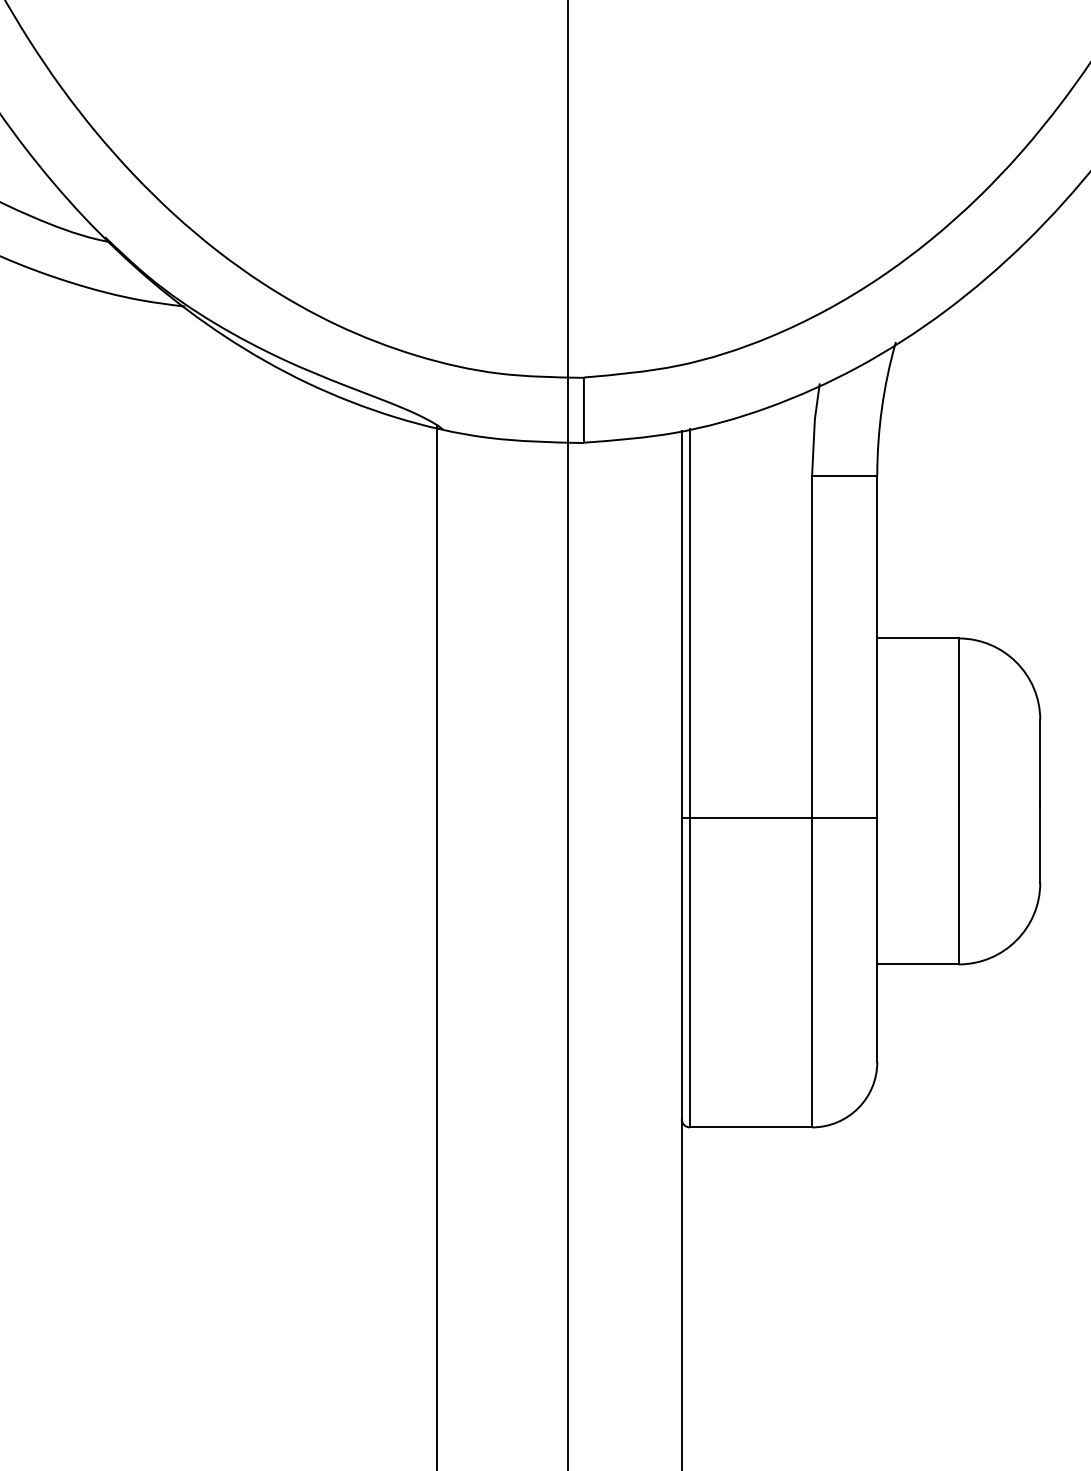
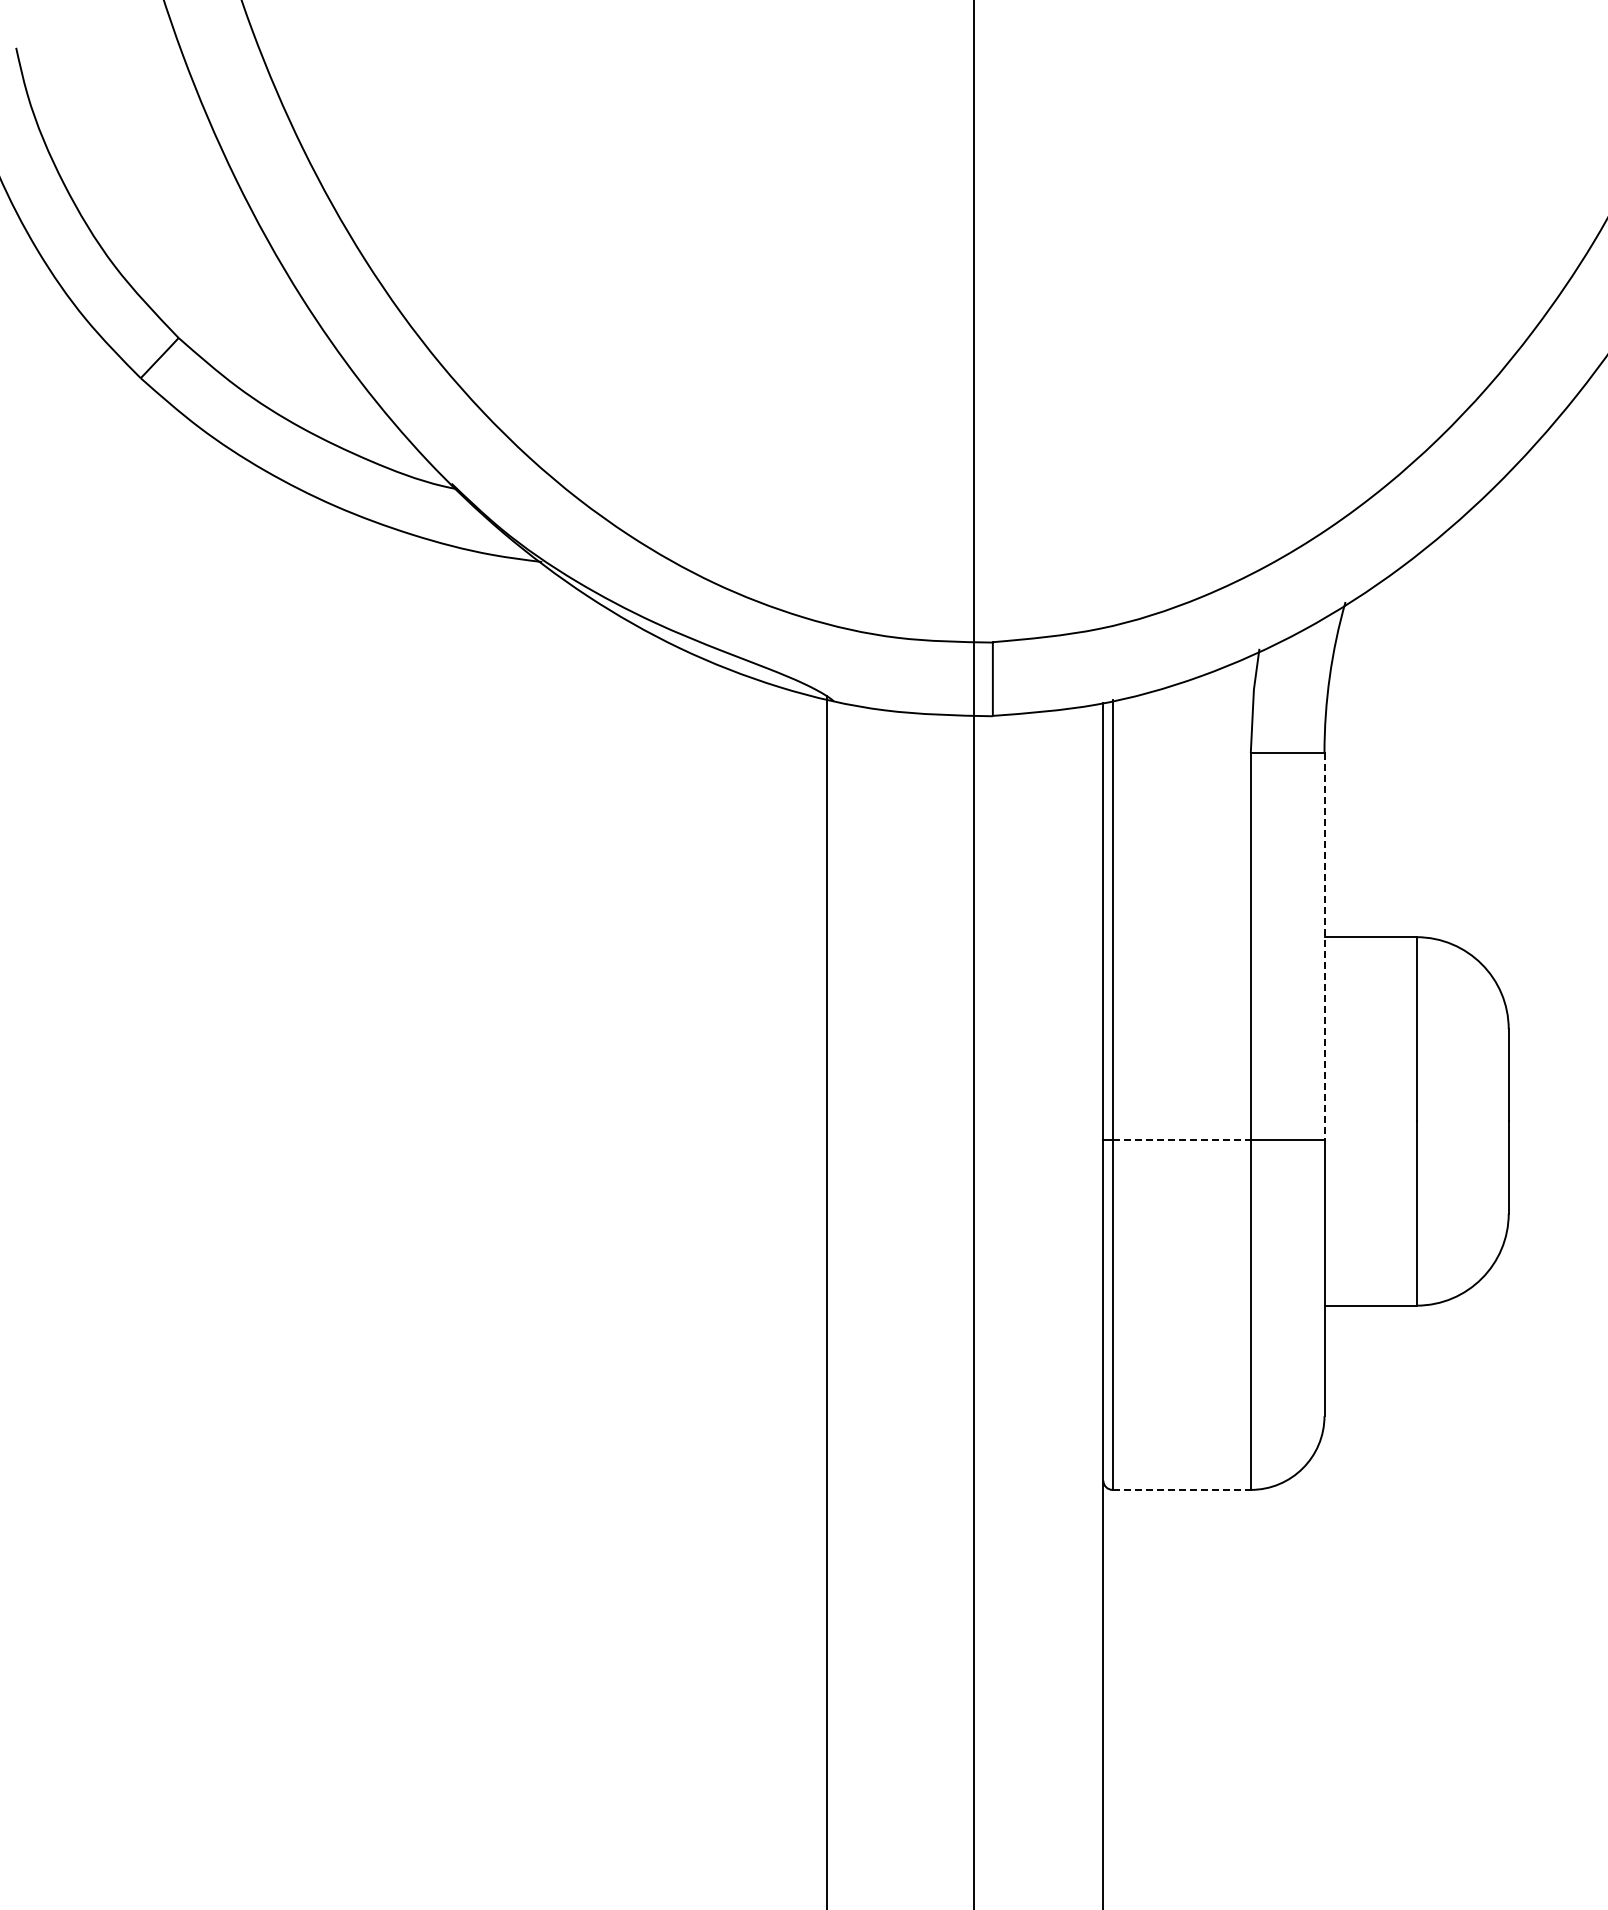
line: (877, 646) -> (1324, 946), solid -> dashed
line: (751, 817) -> (1182, 1139), solid -> dashed
line: (751, 1127) -> (1182, 1489), solid -> dashed

